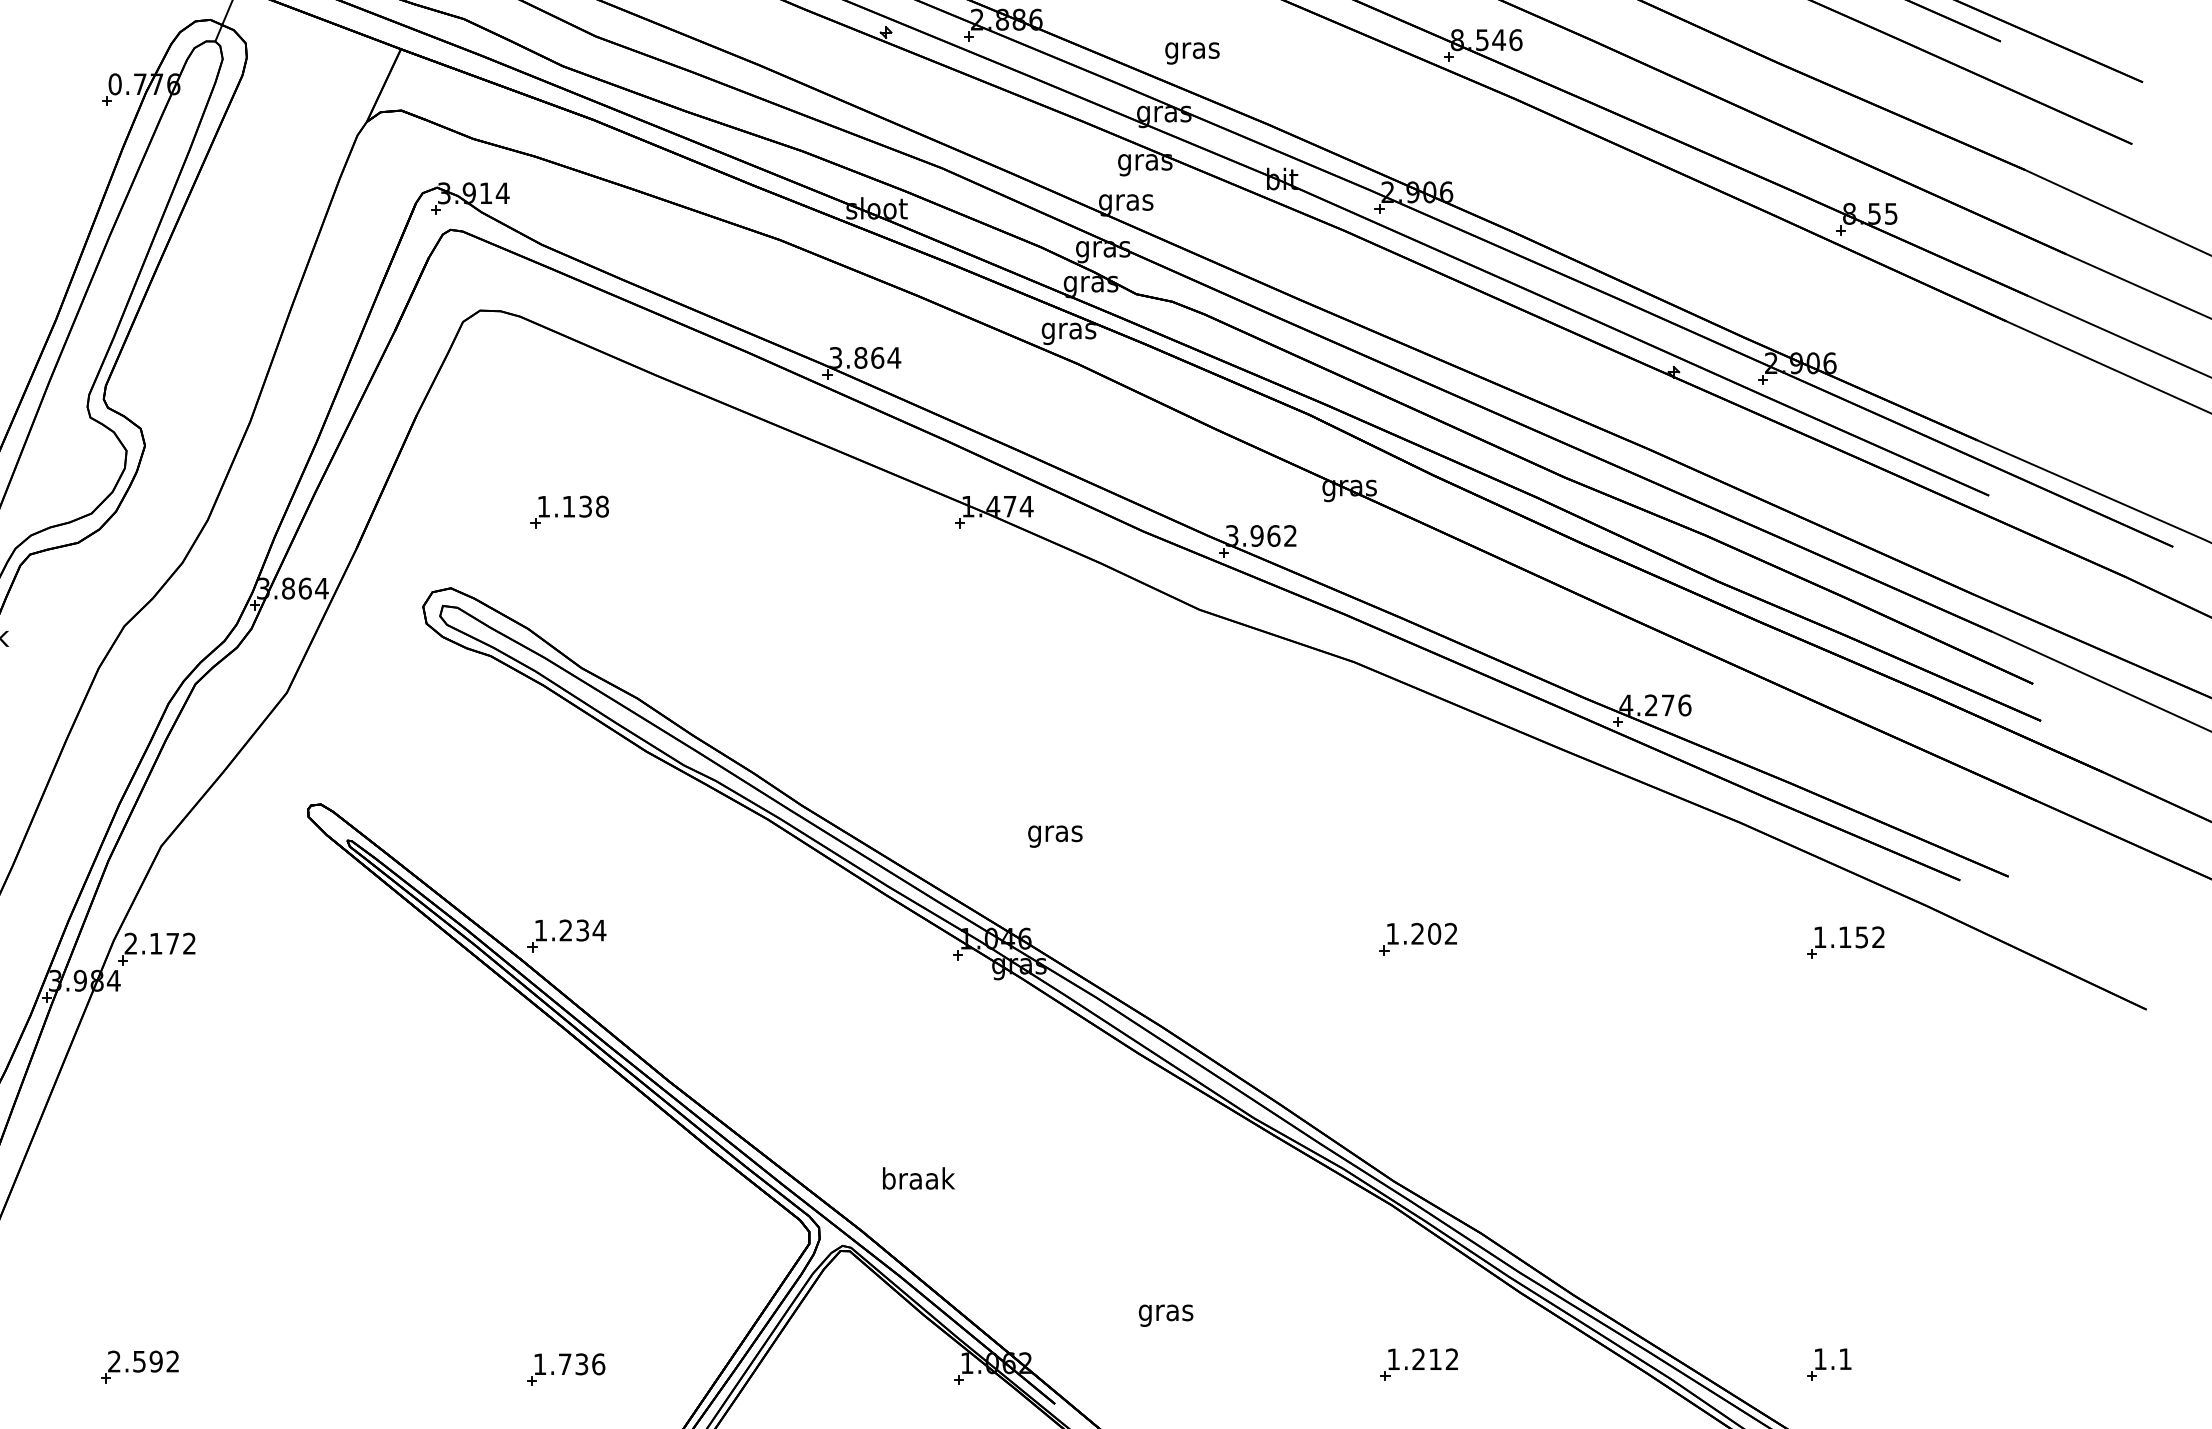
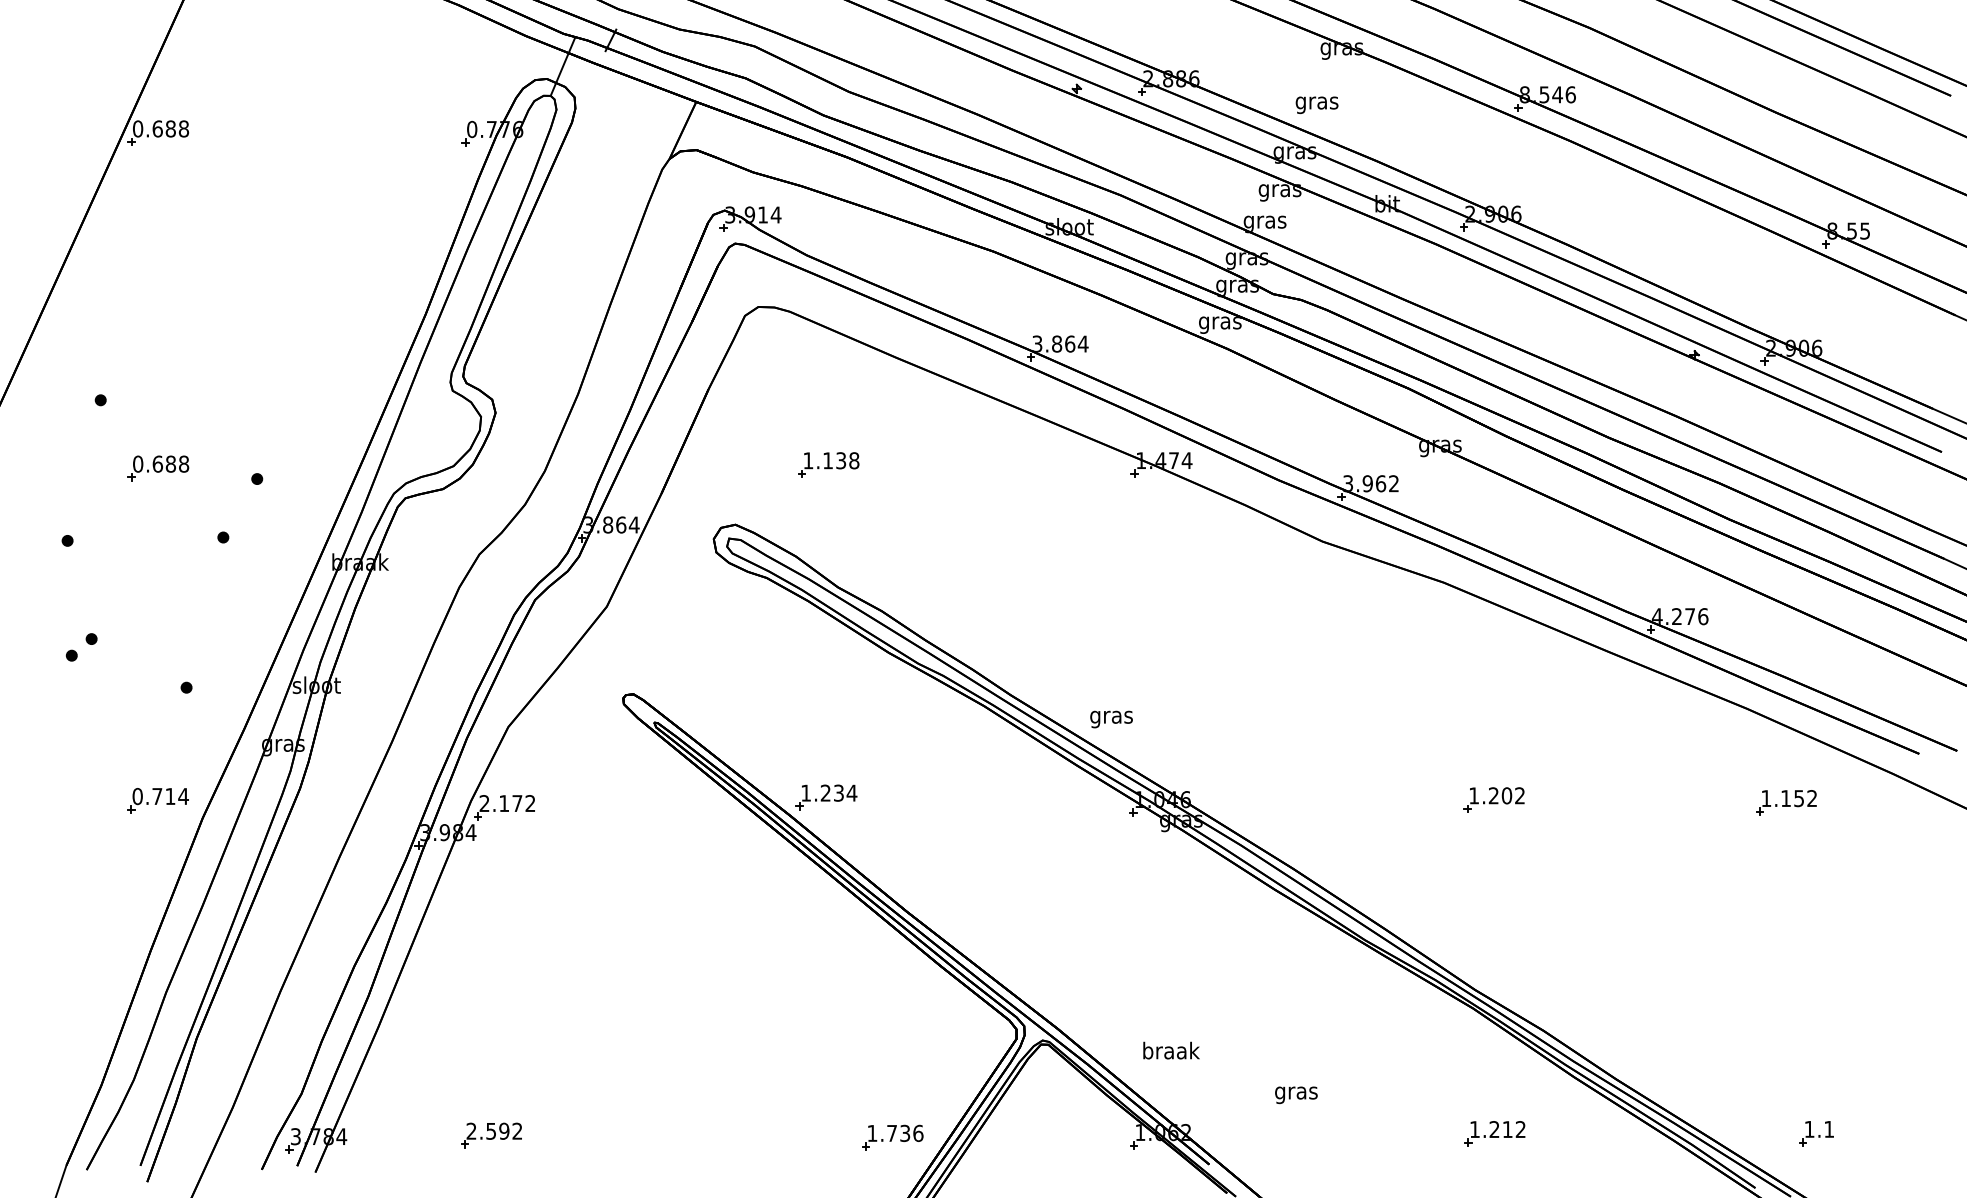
text: (1055, 836) -> (1111, 719), moved
part: (1845, 942) -> (1786, 802), moved
text: (918, 1178) -> (1171, 1050), moved
part: (565, 1369) -> (892, 1137), moved

